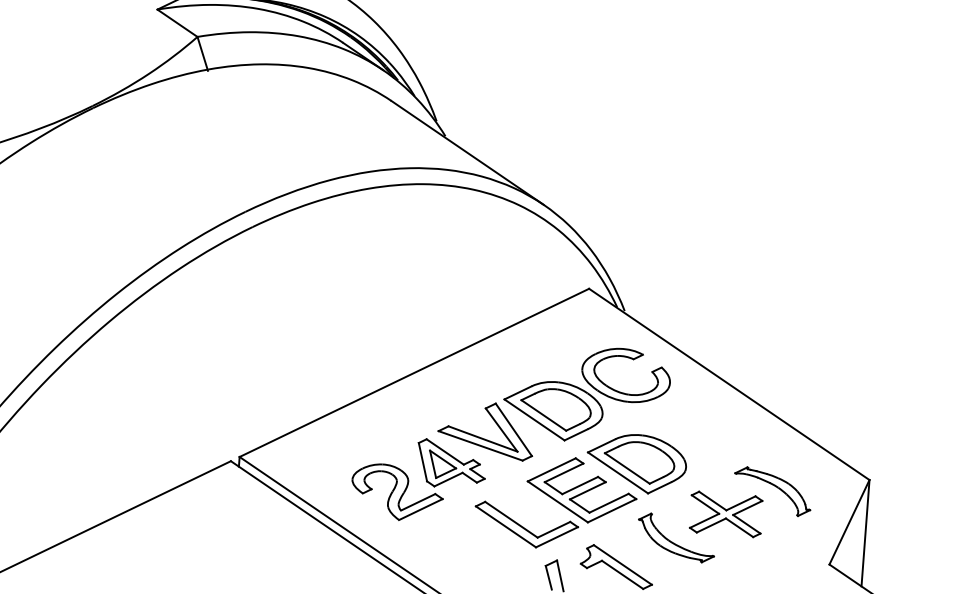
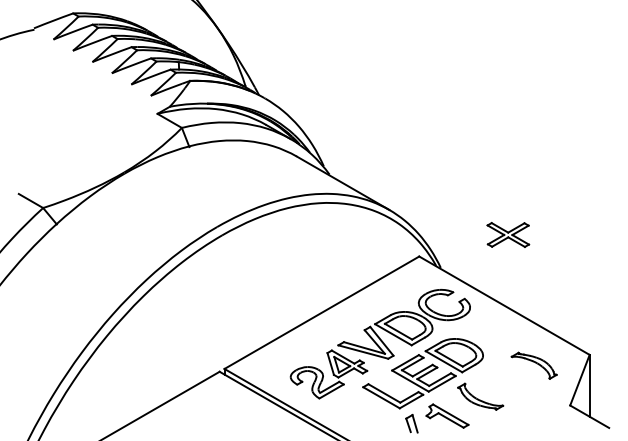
part: (726, 513) -> (508, 234), moved

